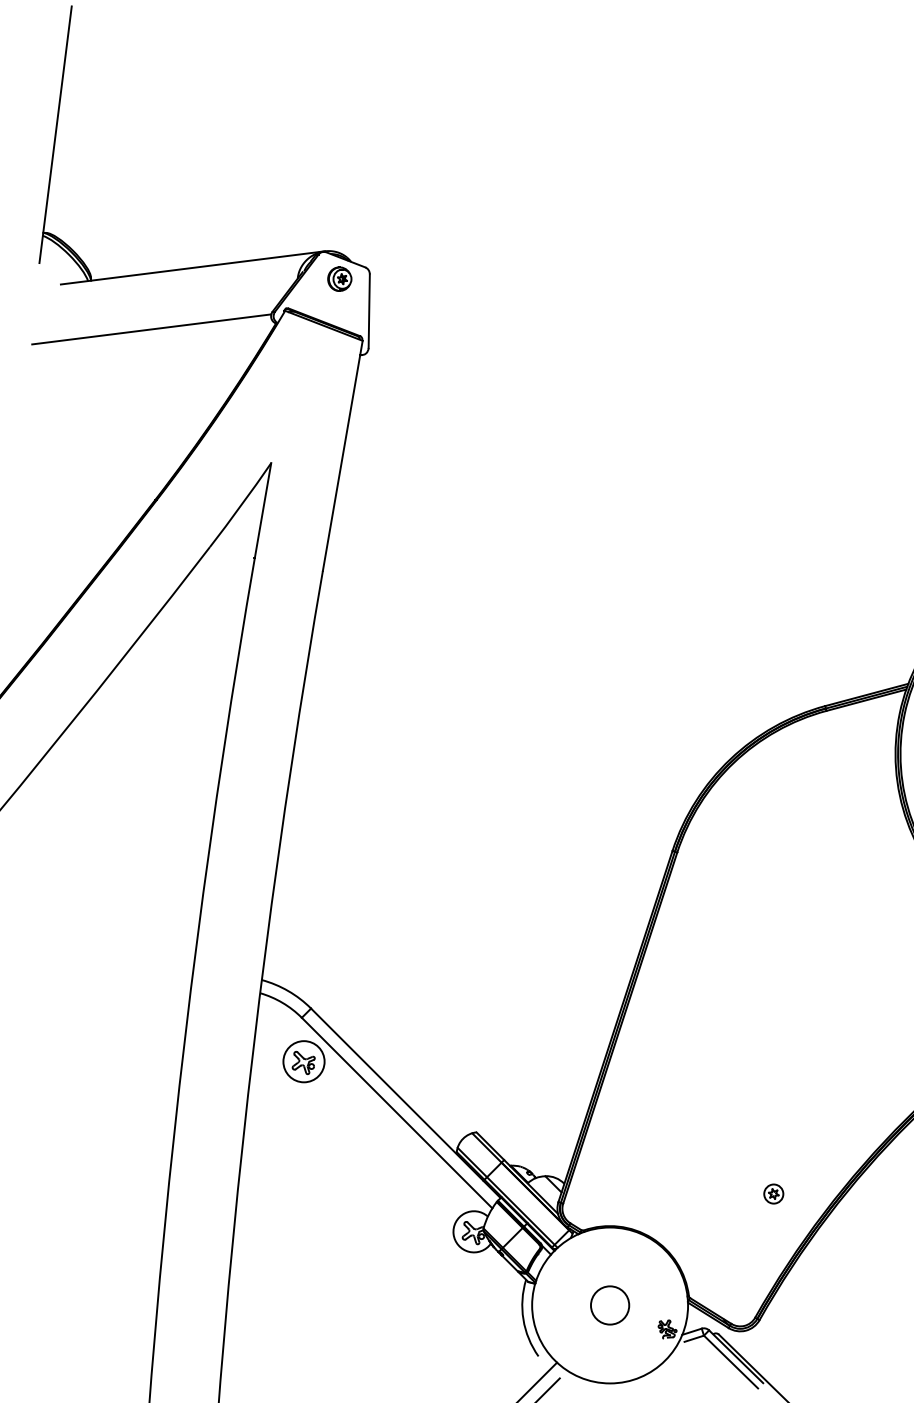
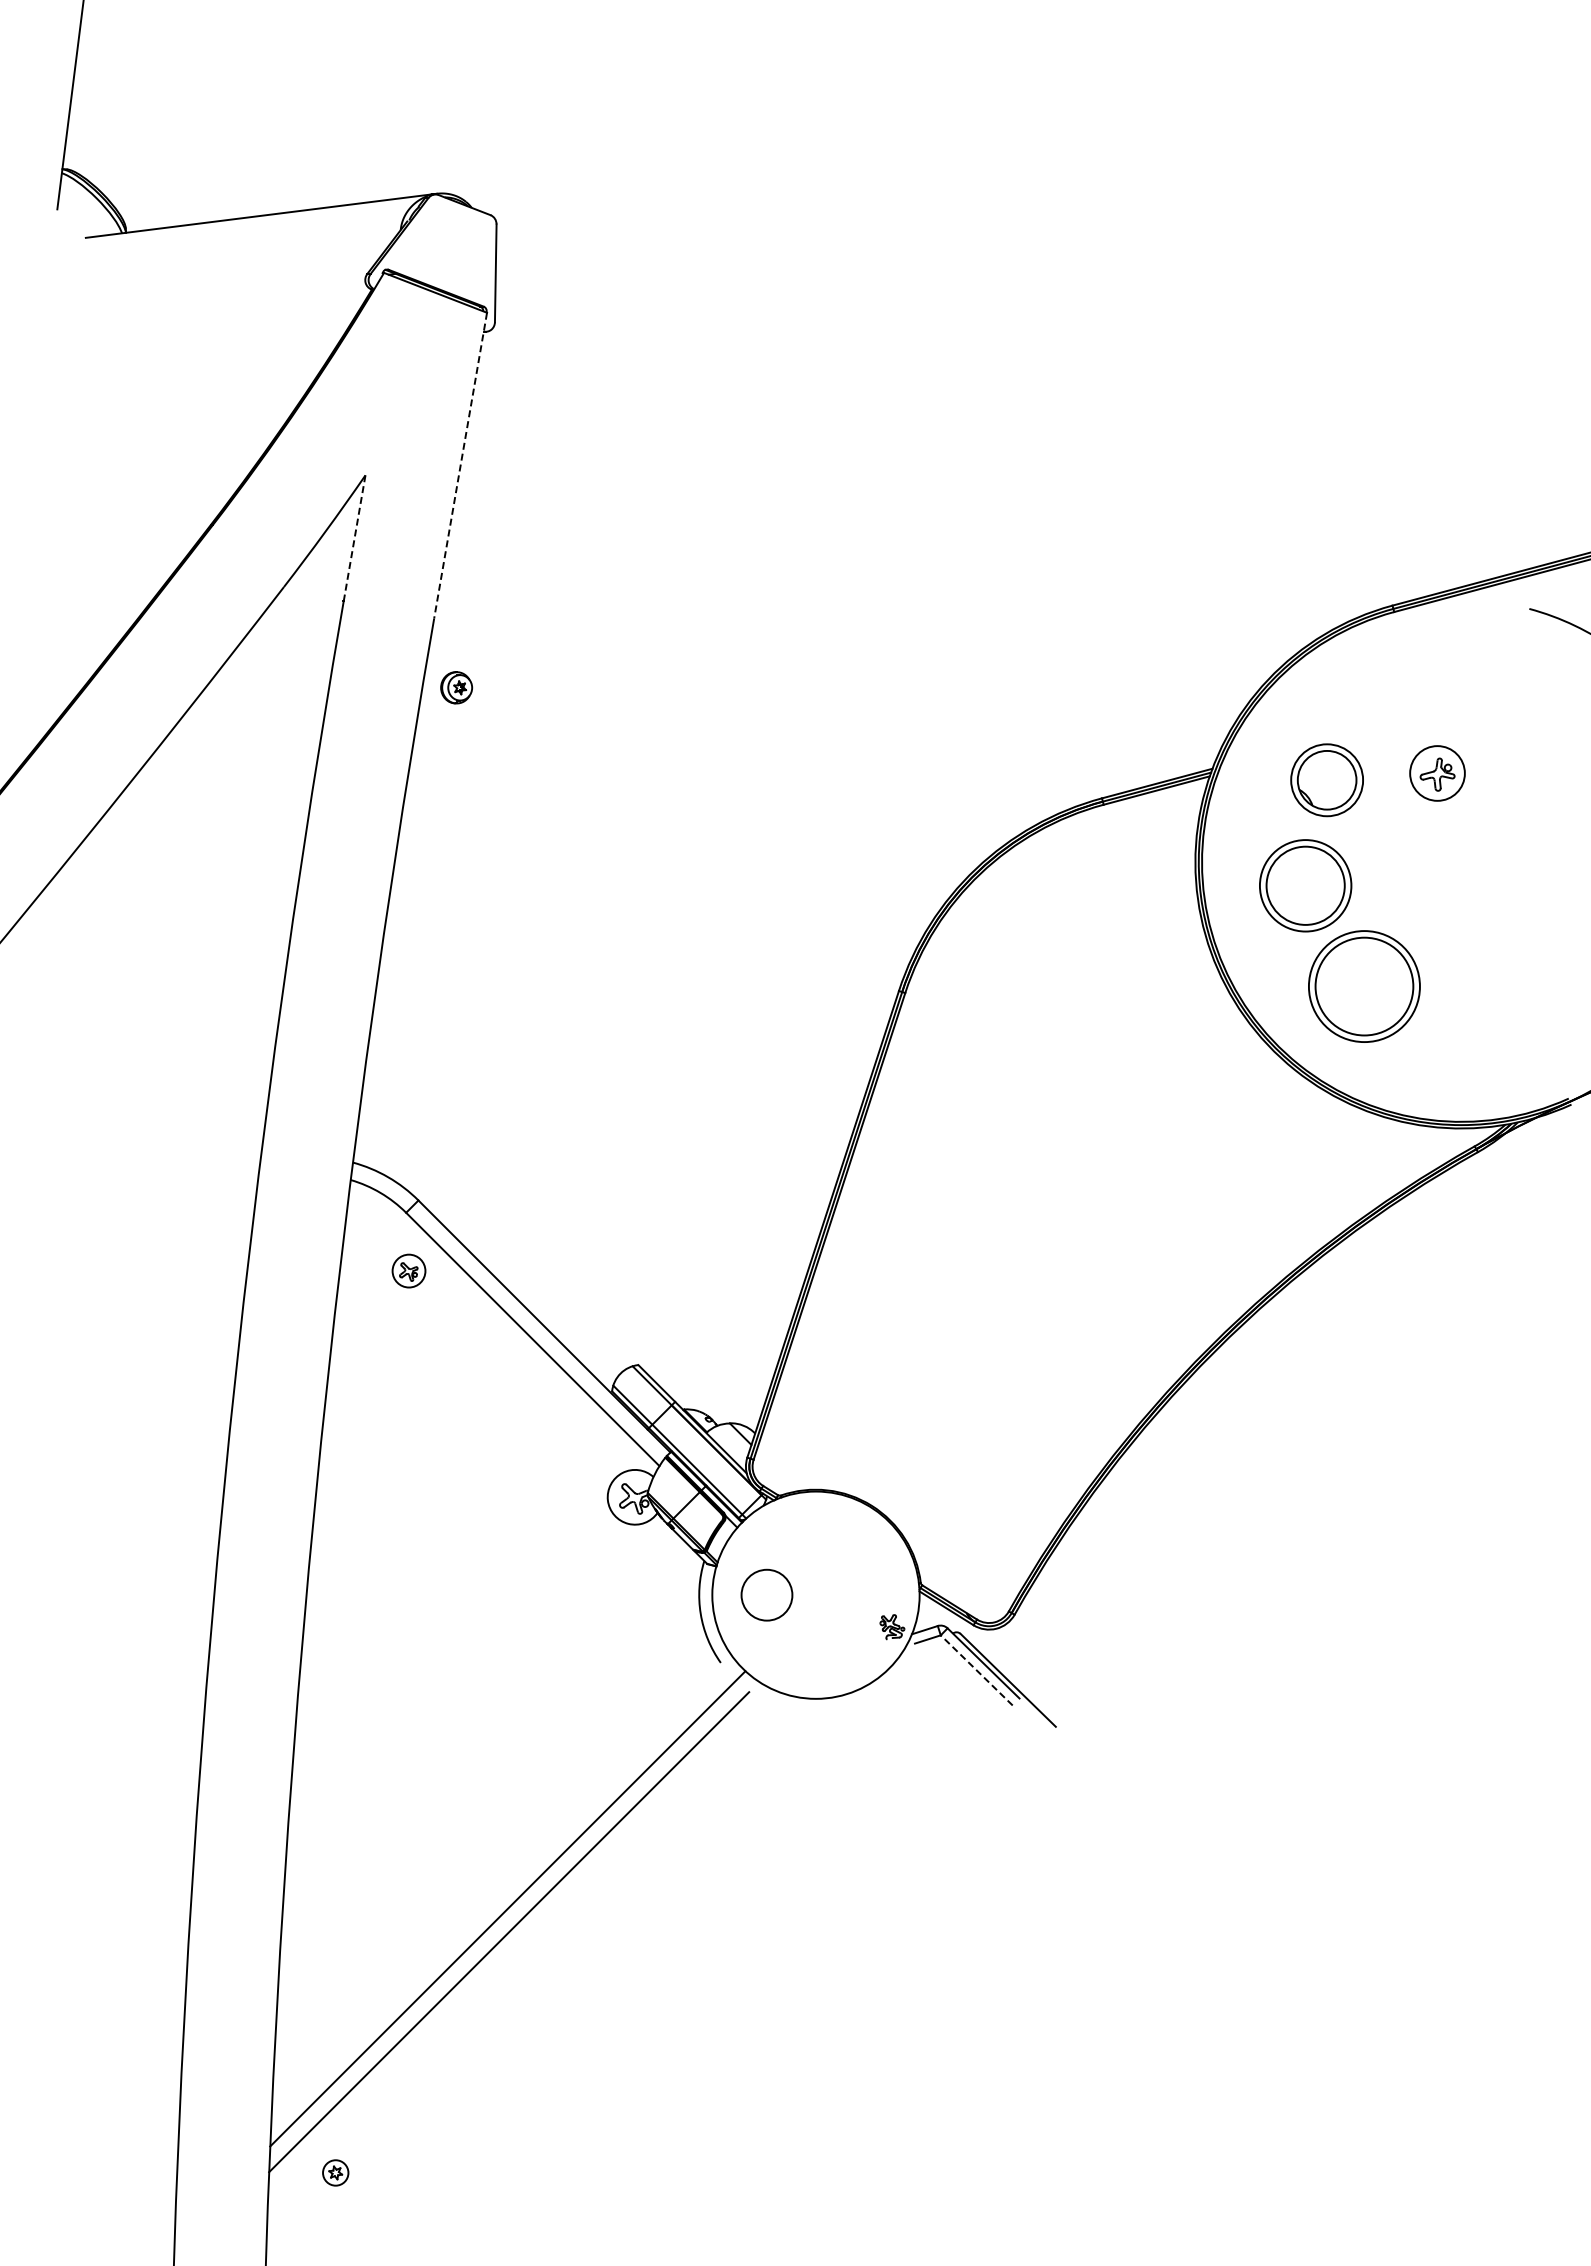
part: (339, 278) -> (456, 687), moved
line: (151, 329) -> (206, 297), removed
line: (342, 456) -> (460, 466), solid -> dashed
line: (262, 510) -> (354, 538), solid -> dashed
part: (303, 1061) -> (408, 1270), size x0.6
part: (773, 1193) -> (1033, 1446), removed
circle: (609, 1304) -> (766, 1594), moved
line: (730, 1362) -> (976, 1670), solid -> dashed

